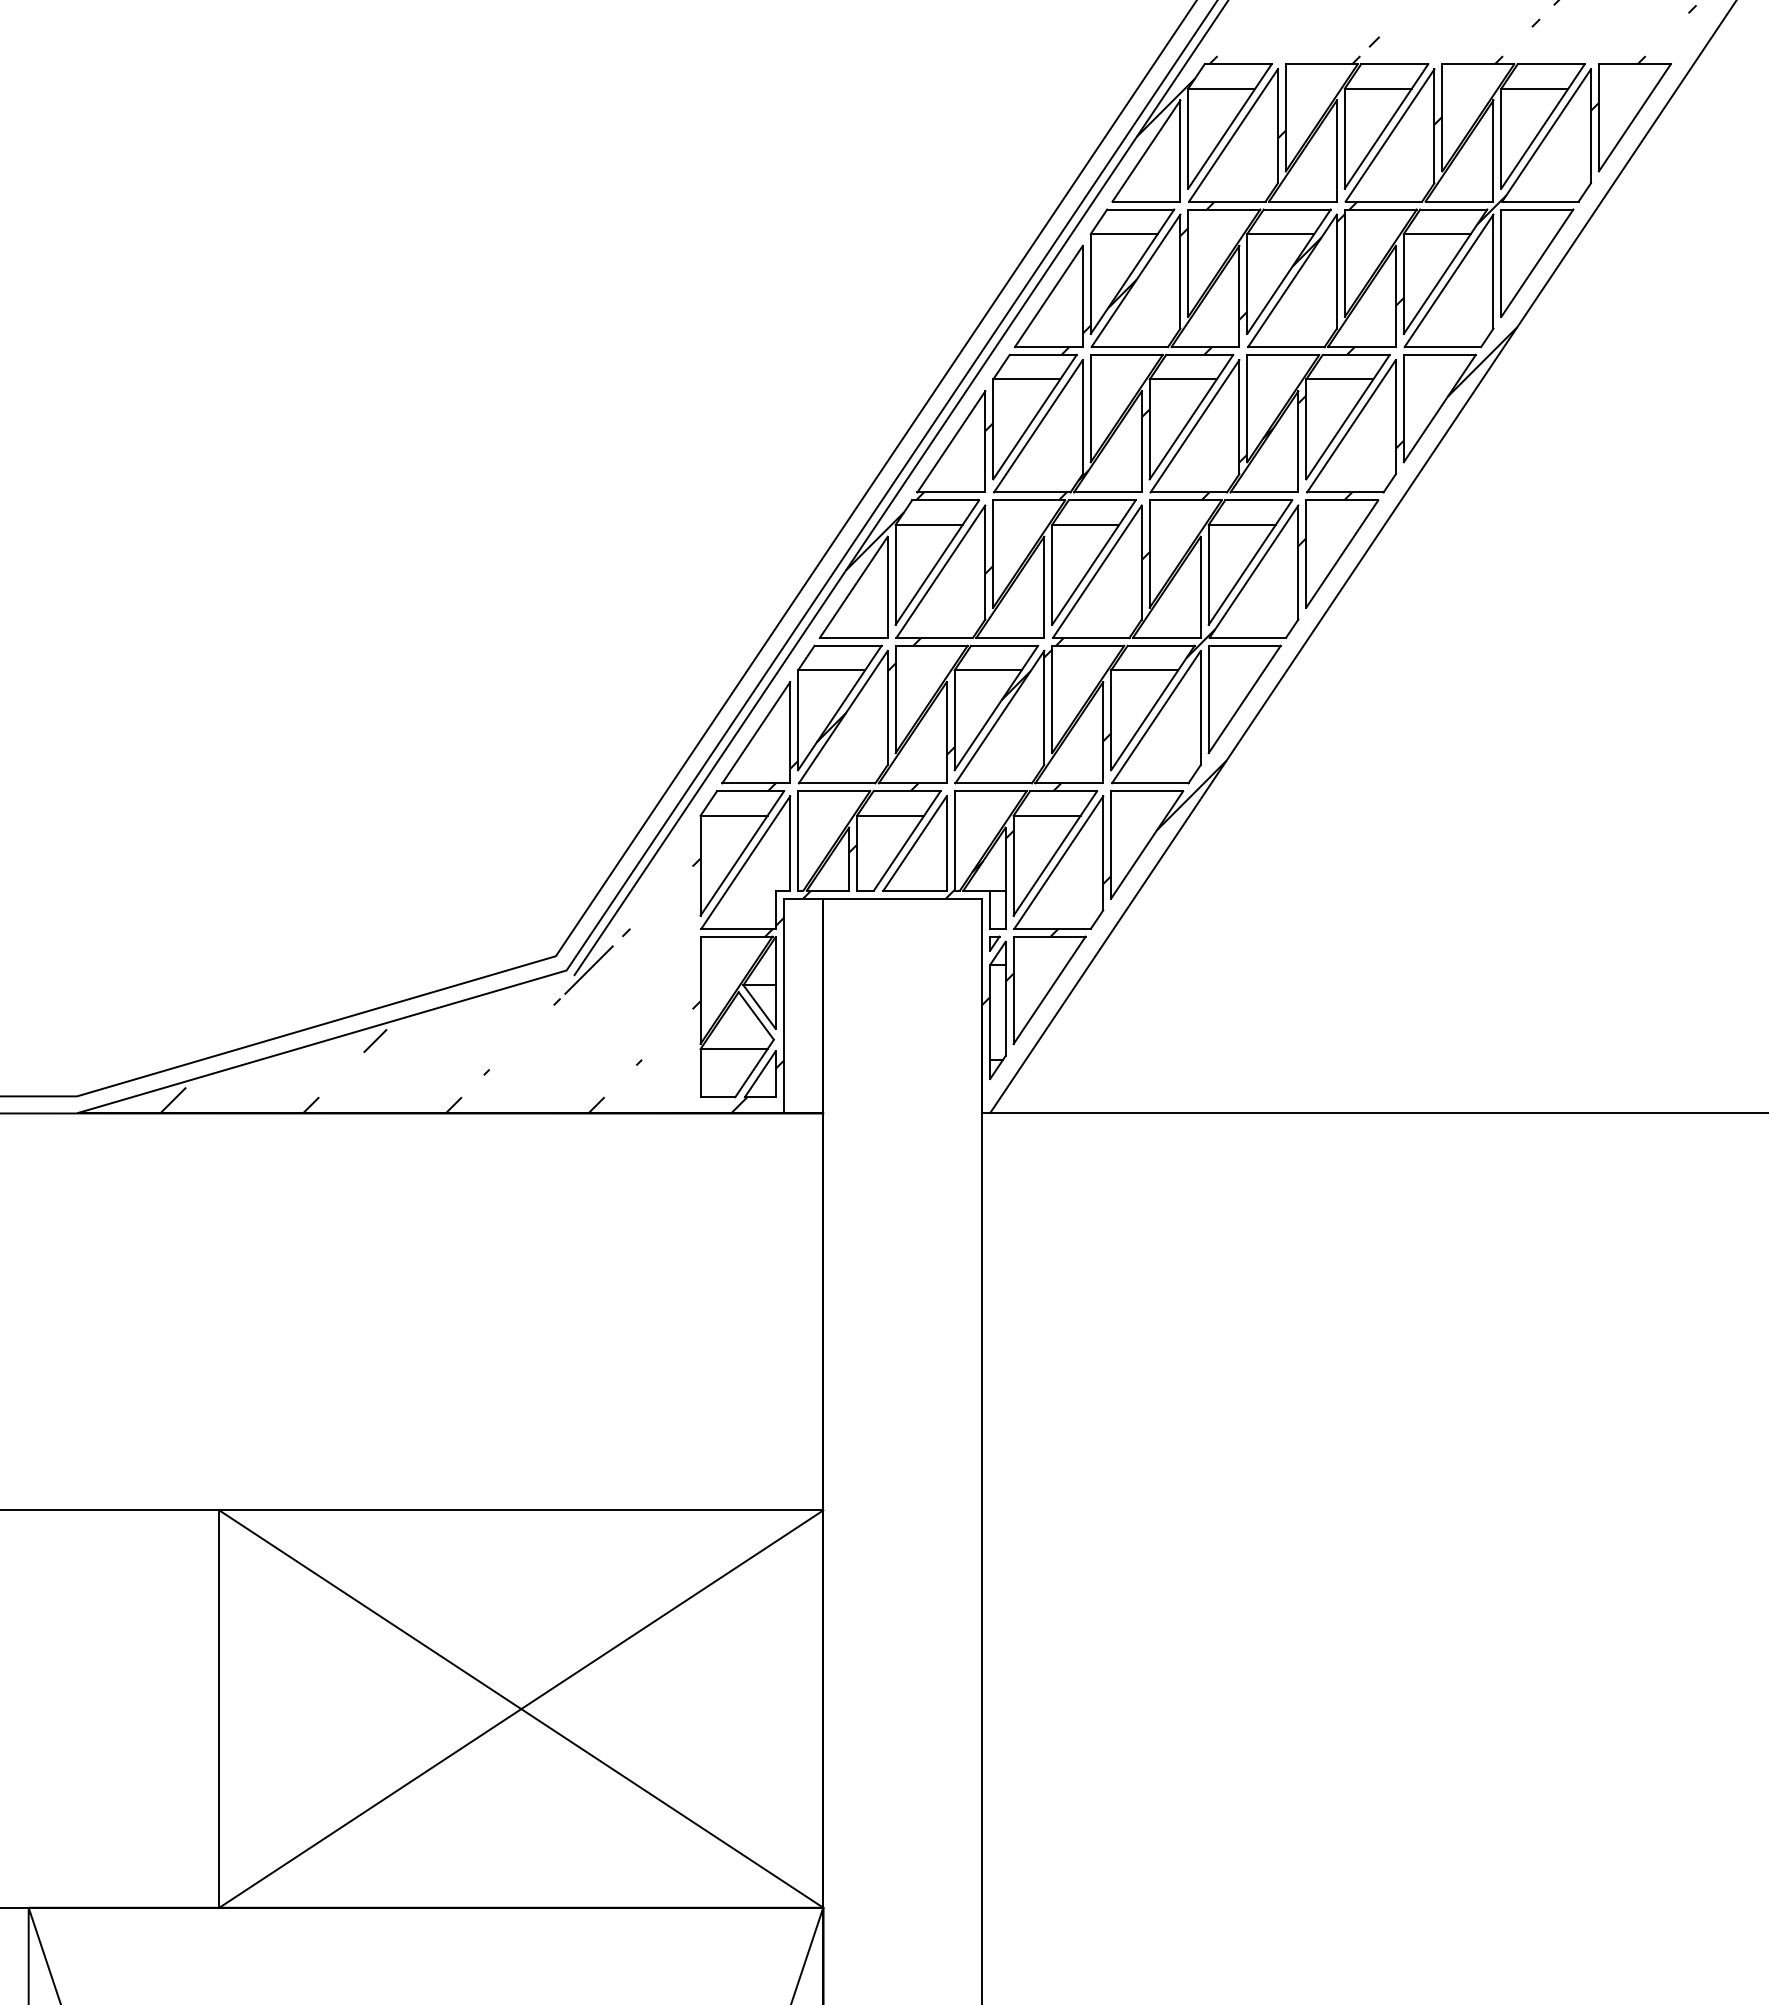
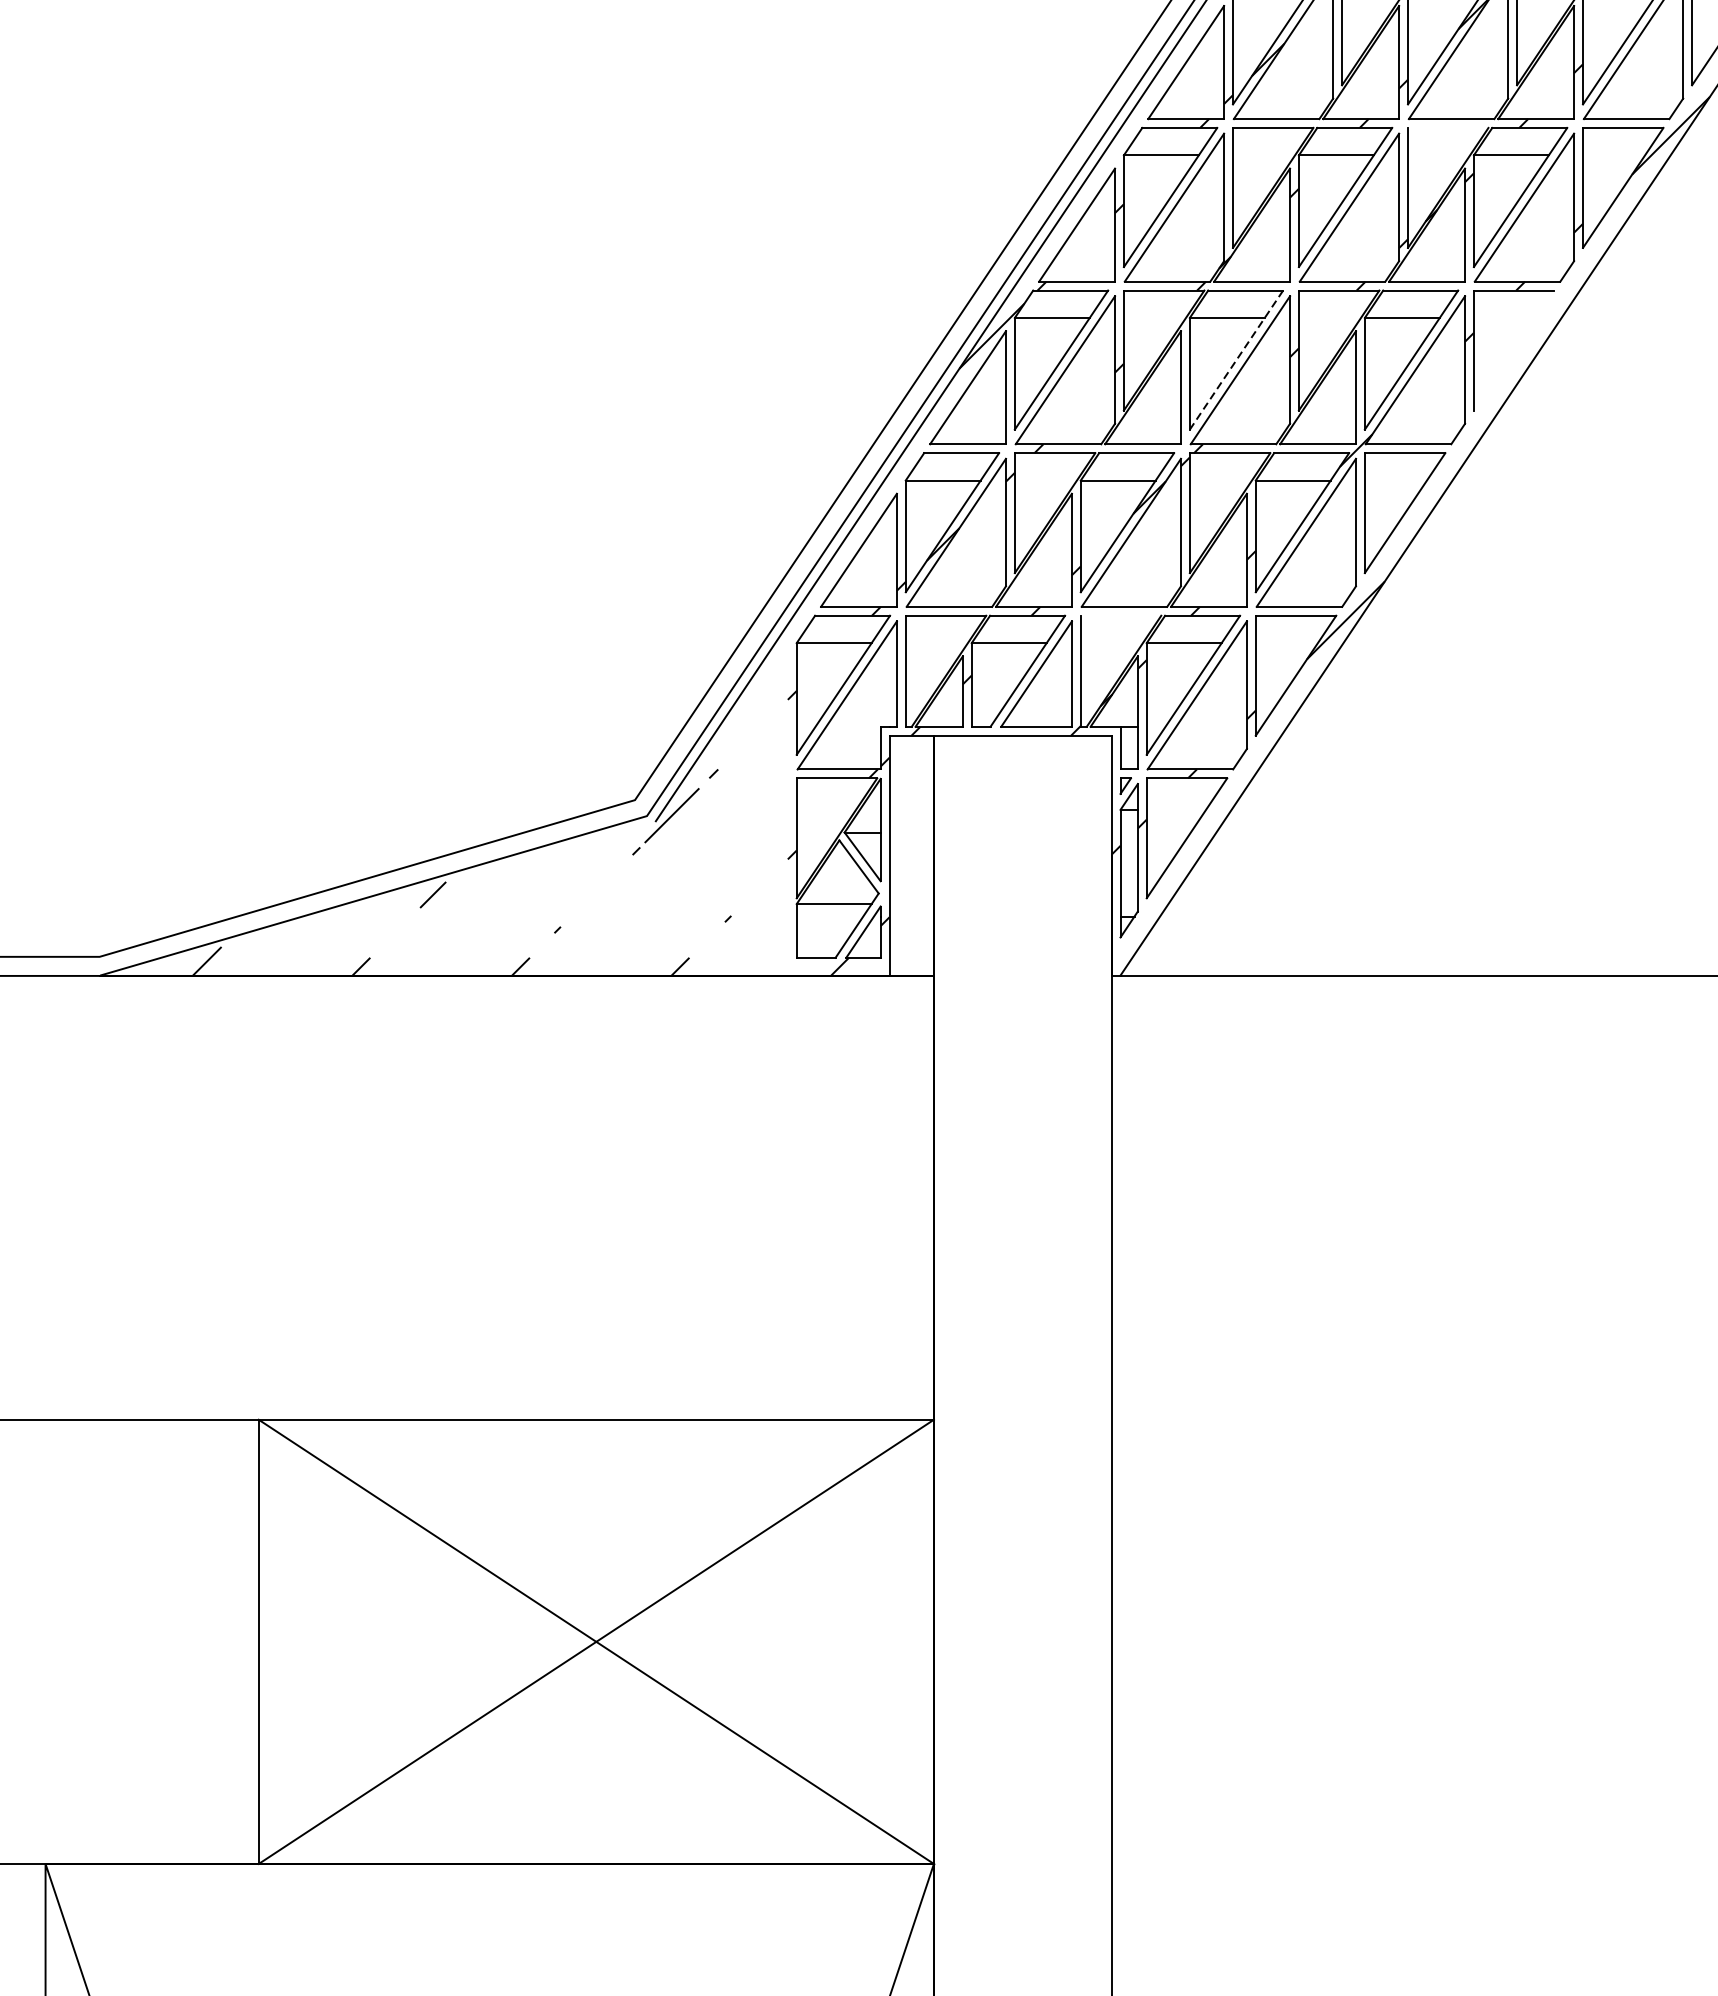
line: (1283, 354) -> (1448, 127), removed
line: (1342, 553) -> (1514, 349), removed
line: (1093, 562) -> (1236, 359), solid -> dashed
line: (990, 791) -> (1120, 615), removed

